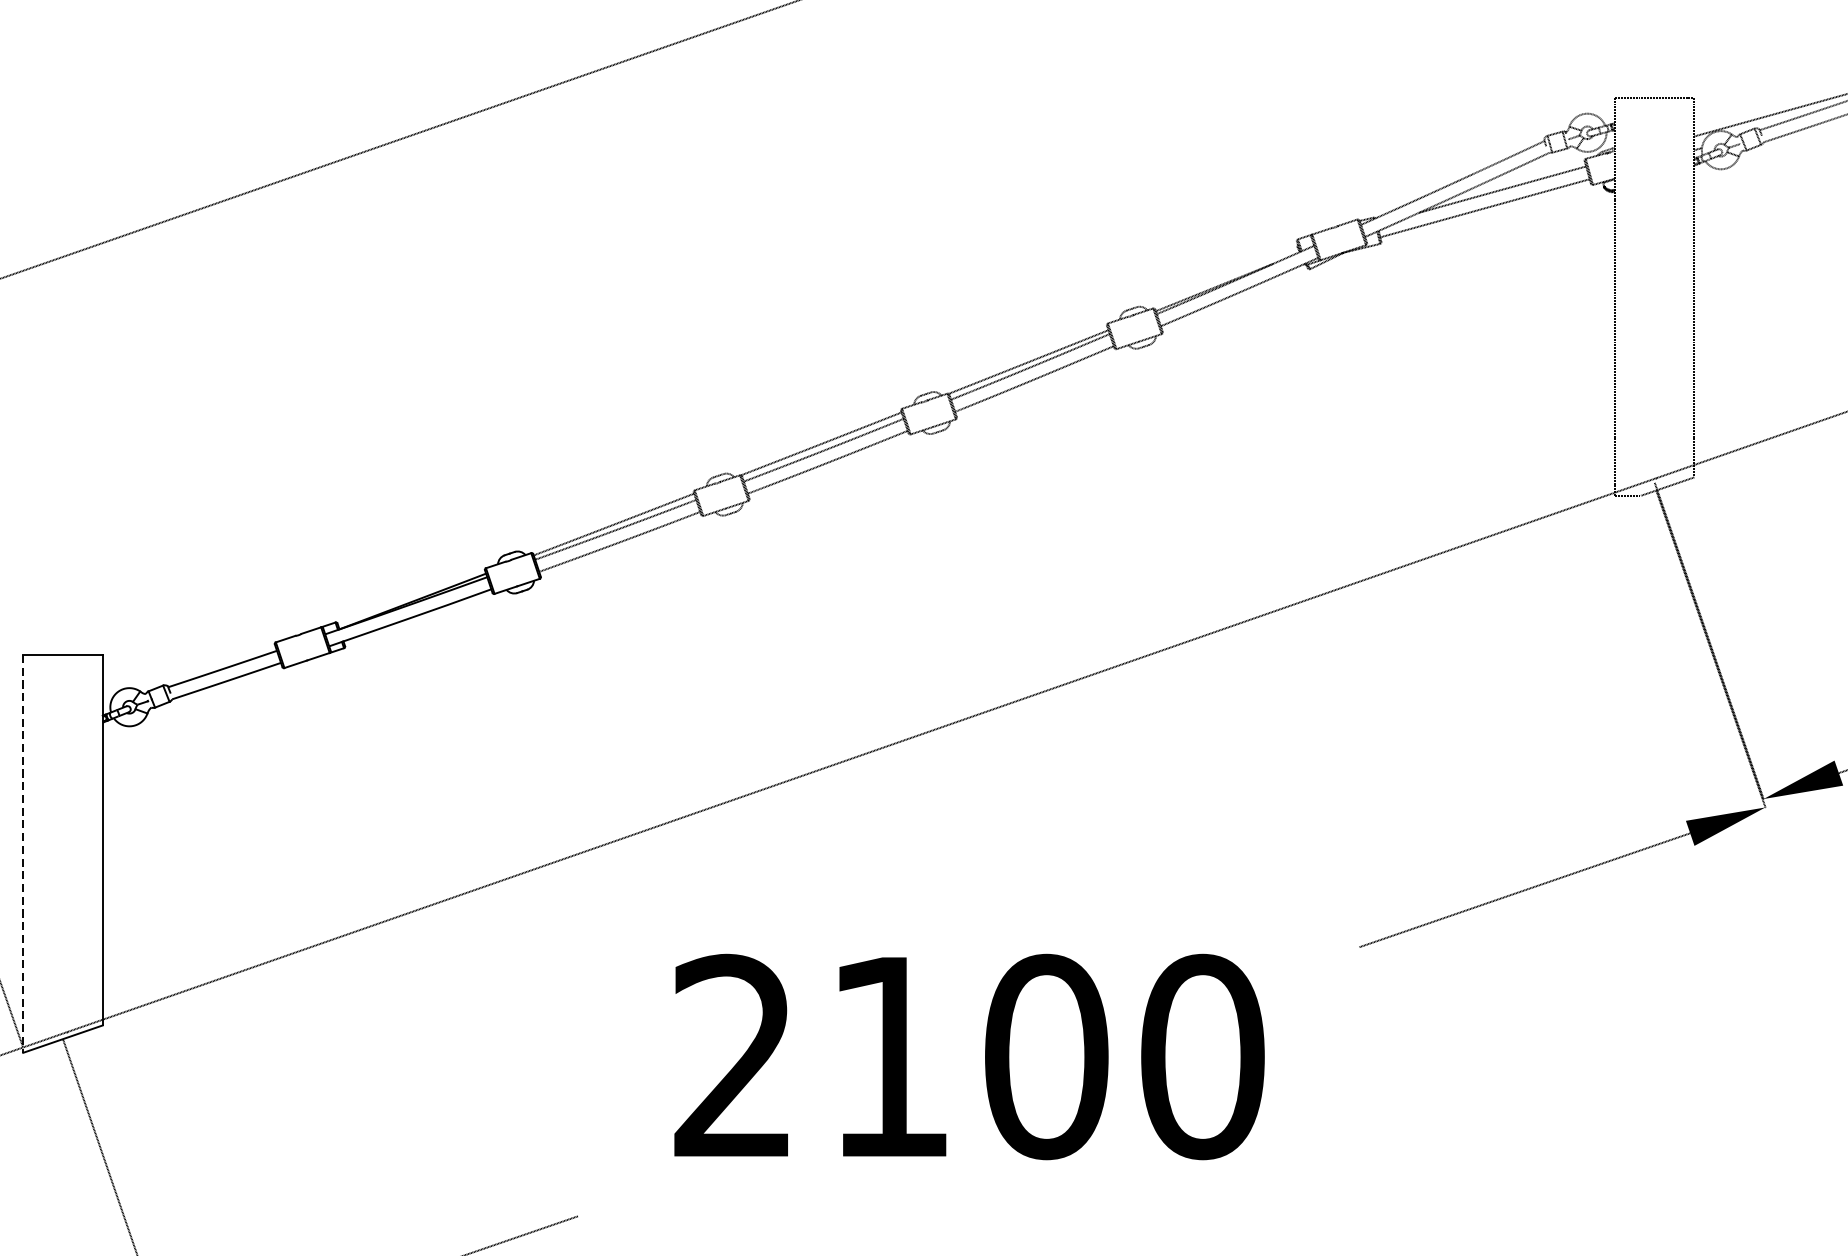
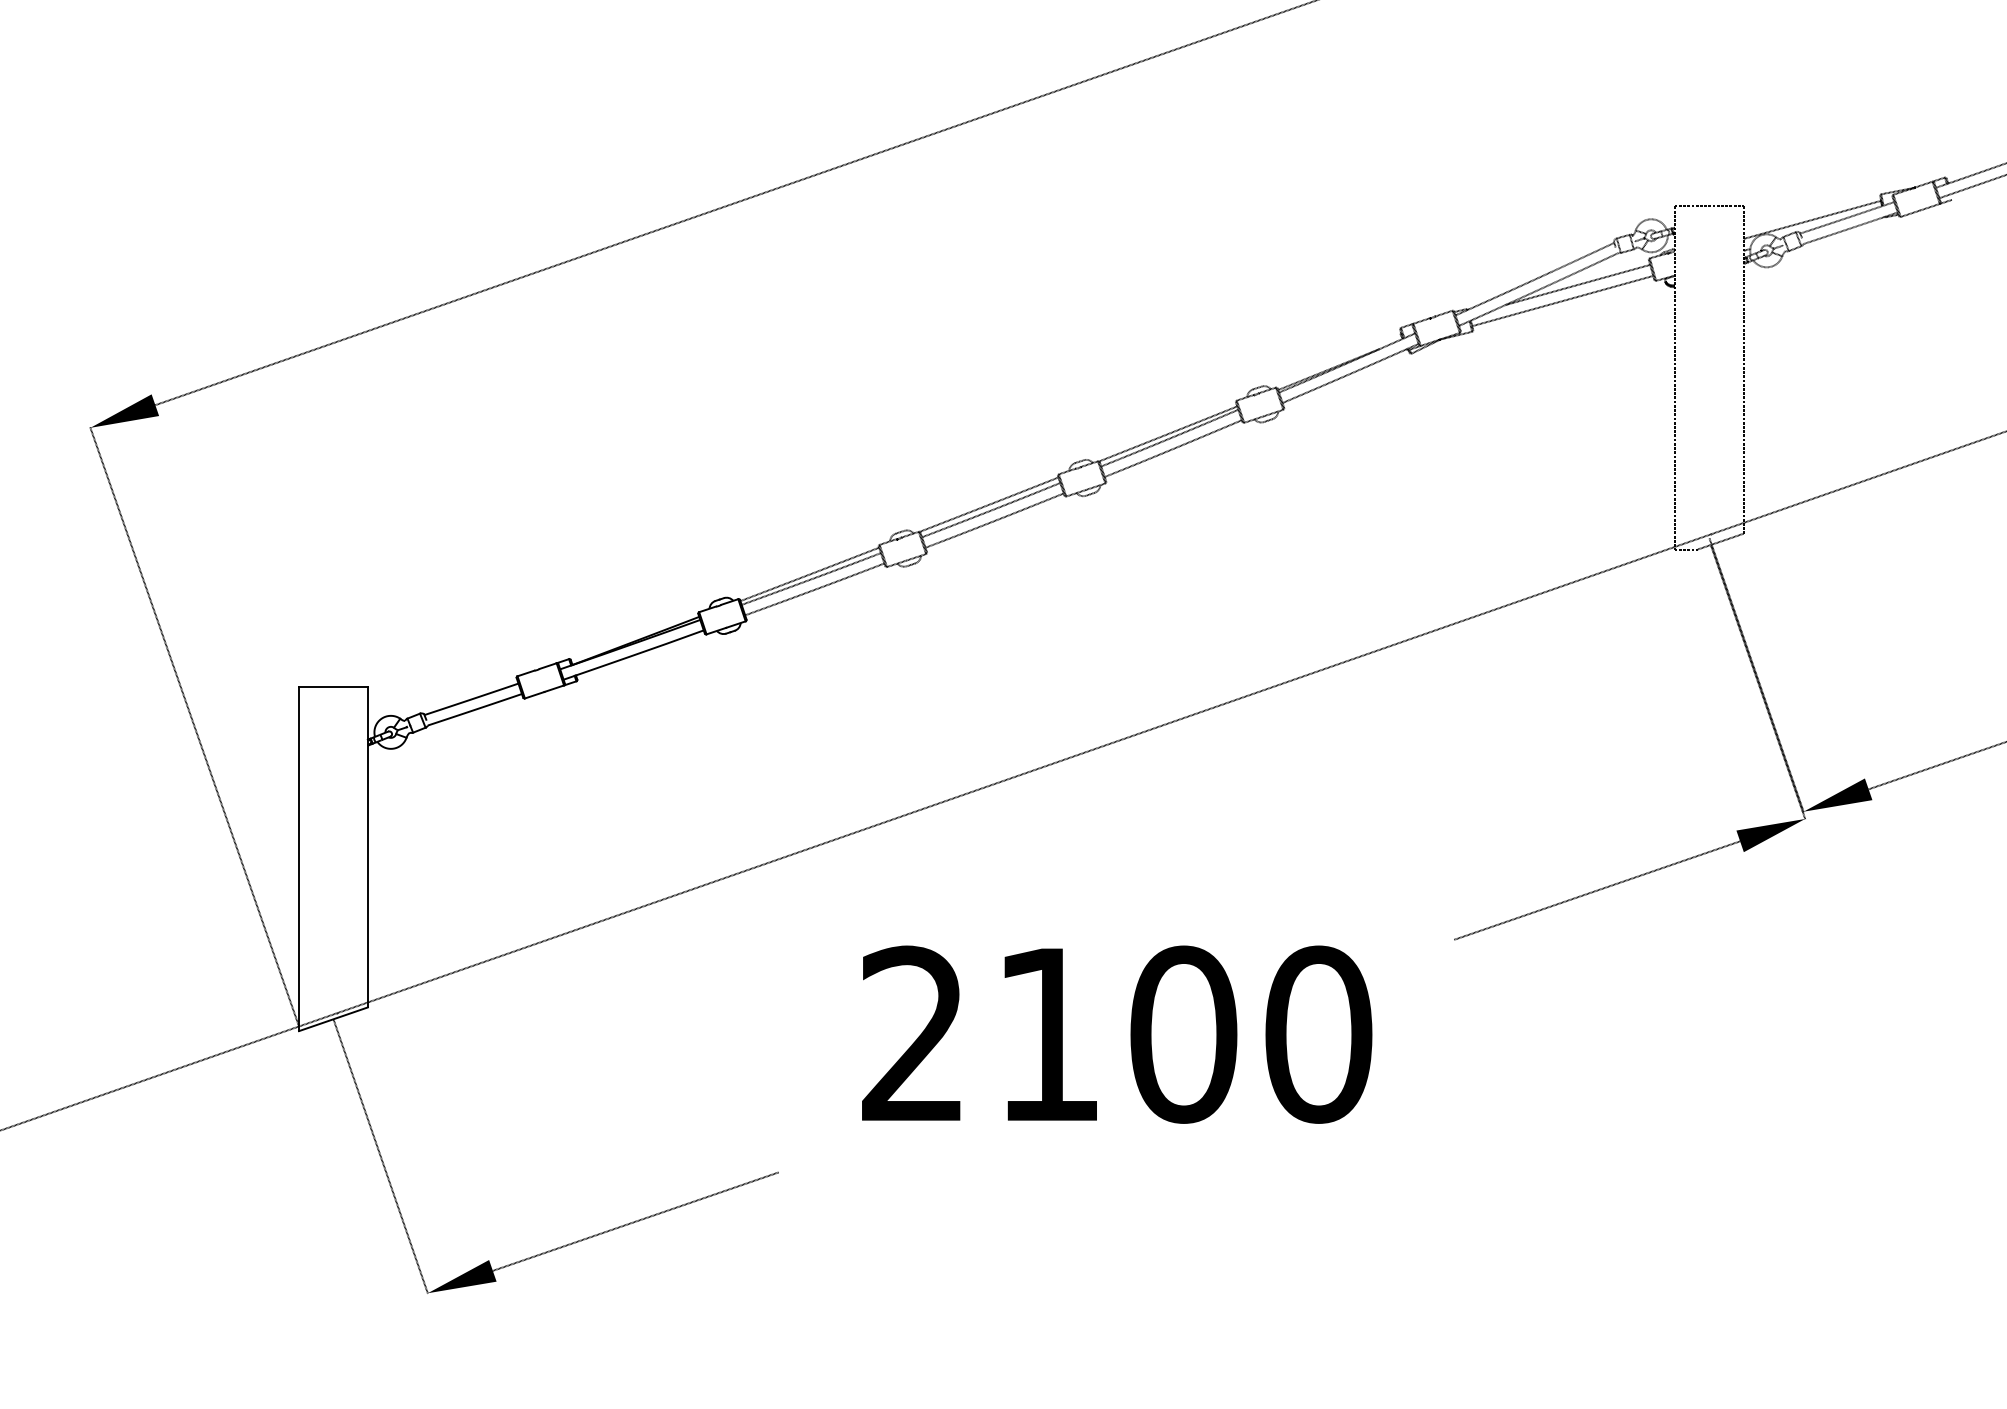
line: (23, 854) -> (299, 859), dashed -> solid

